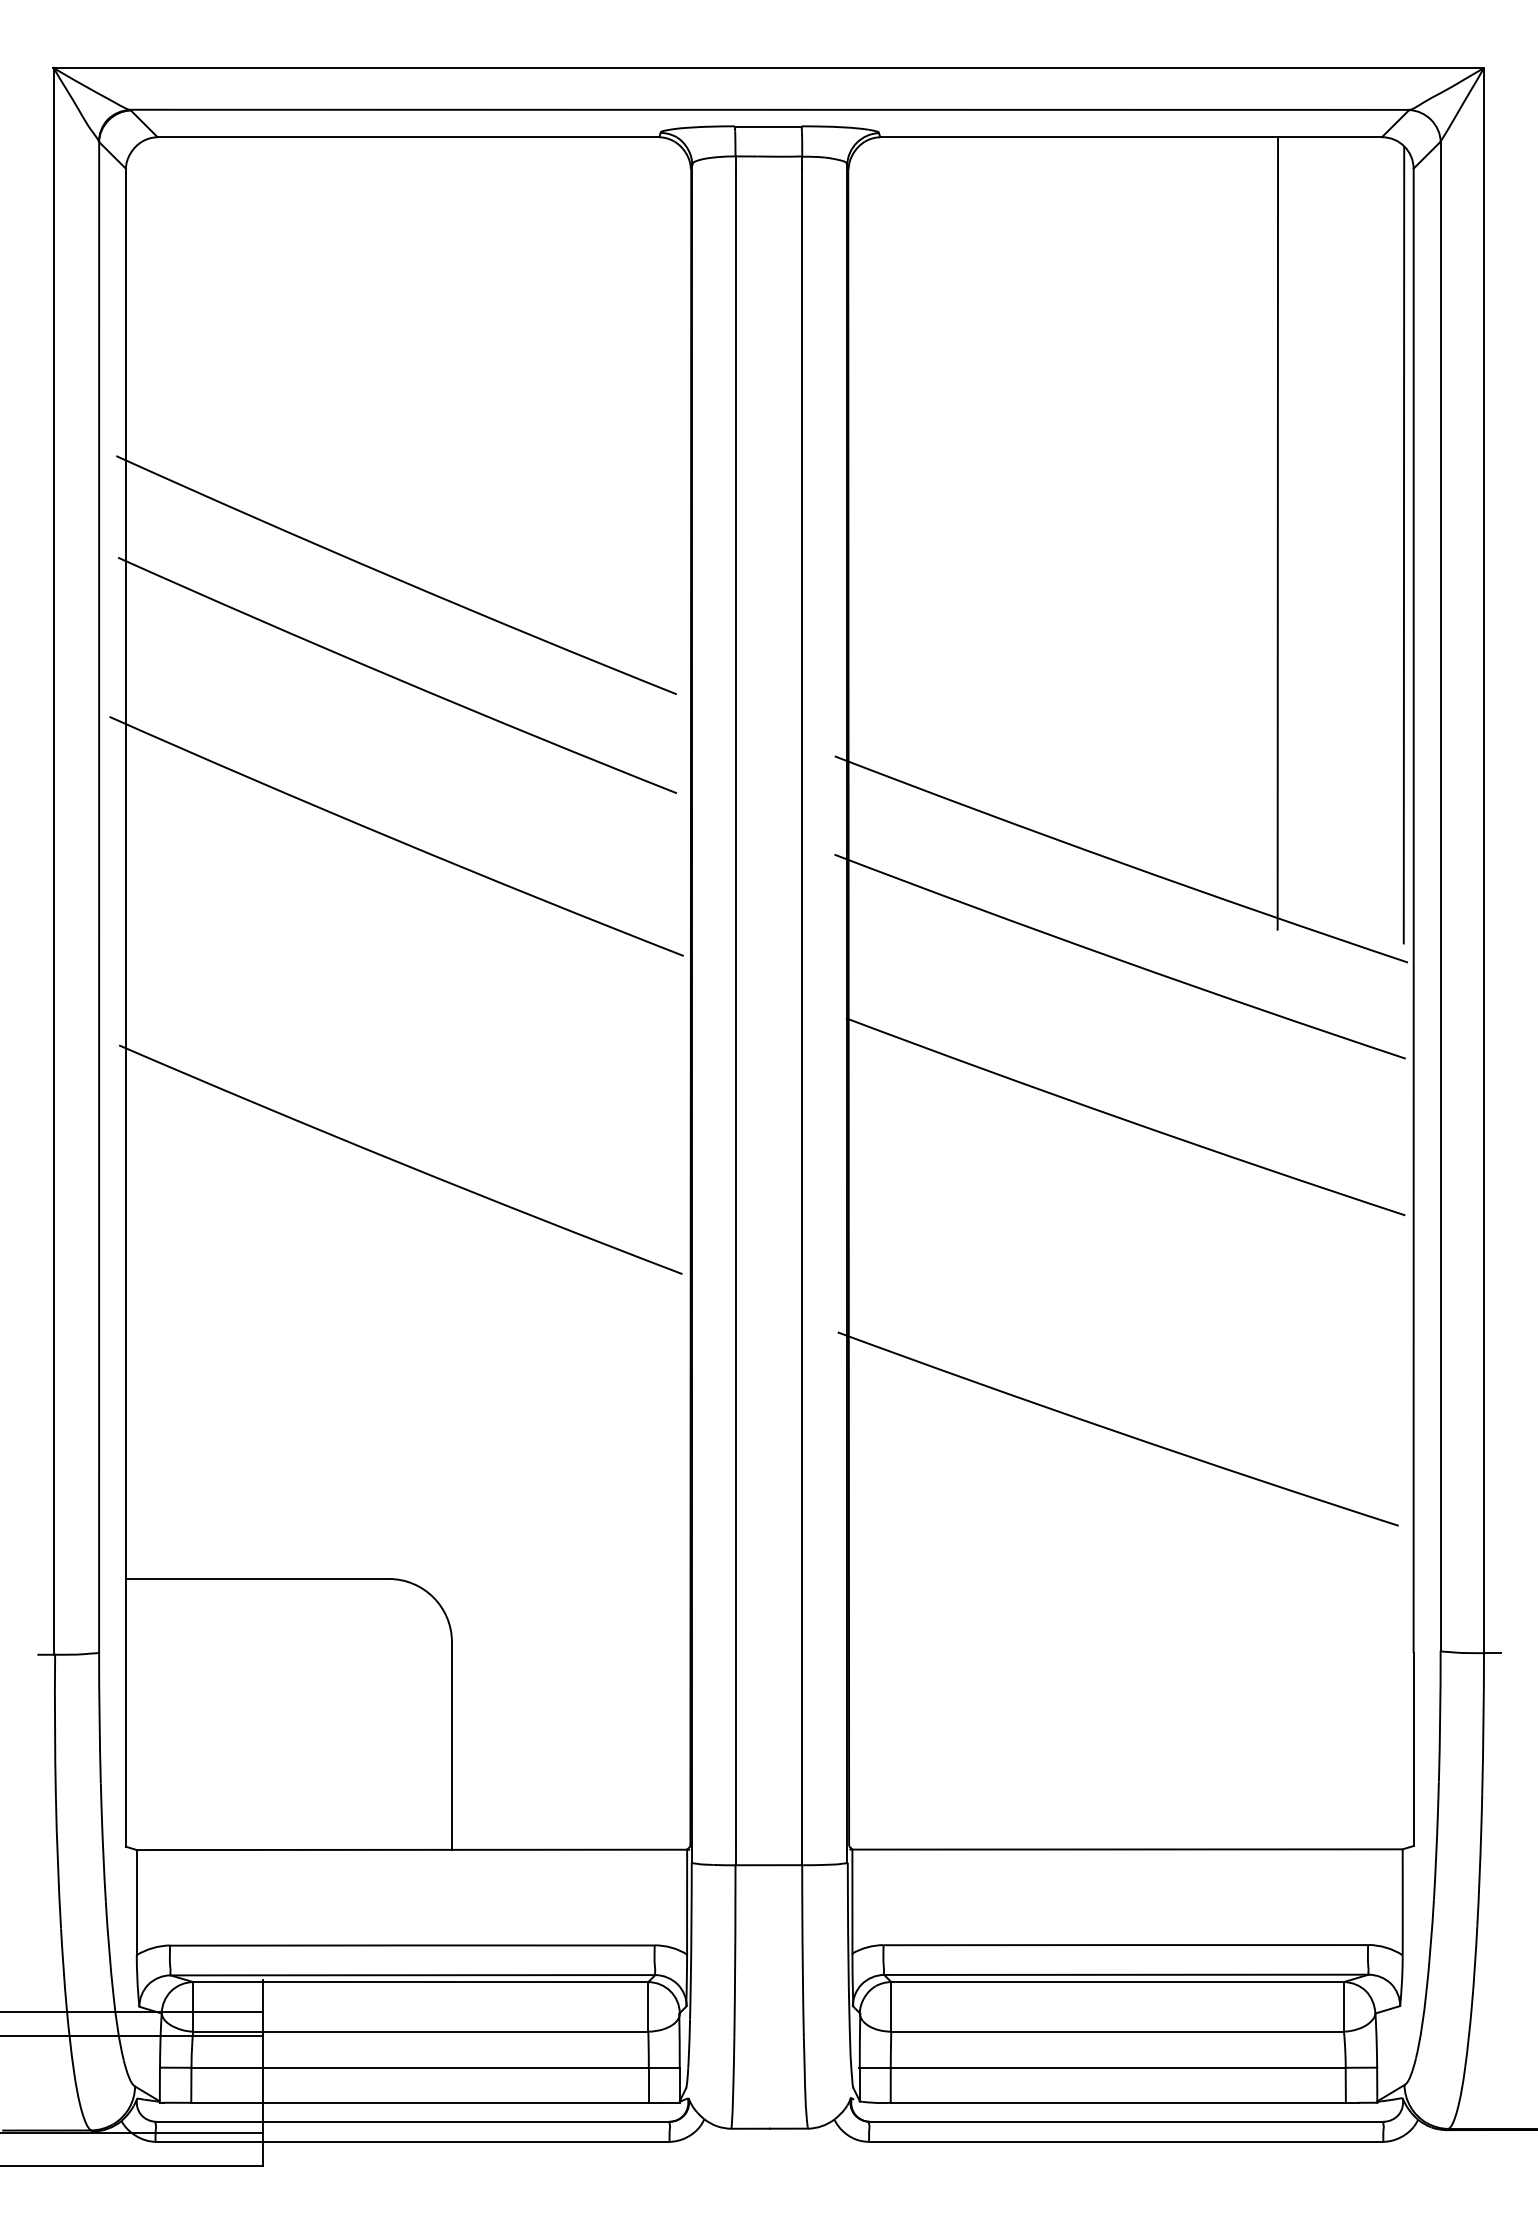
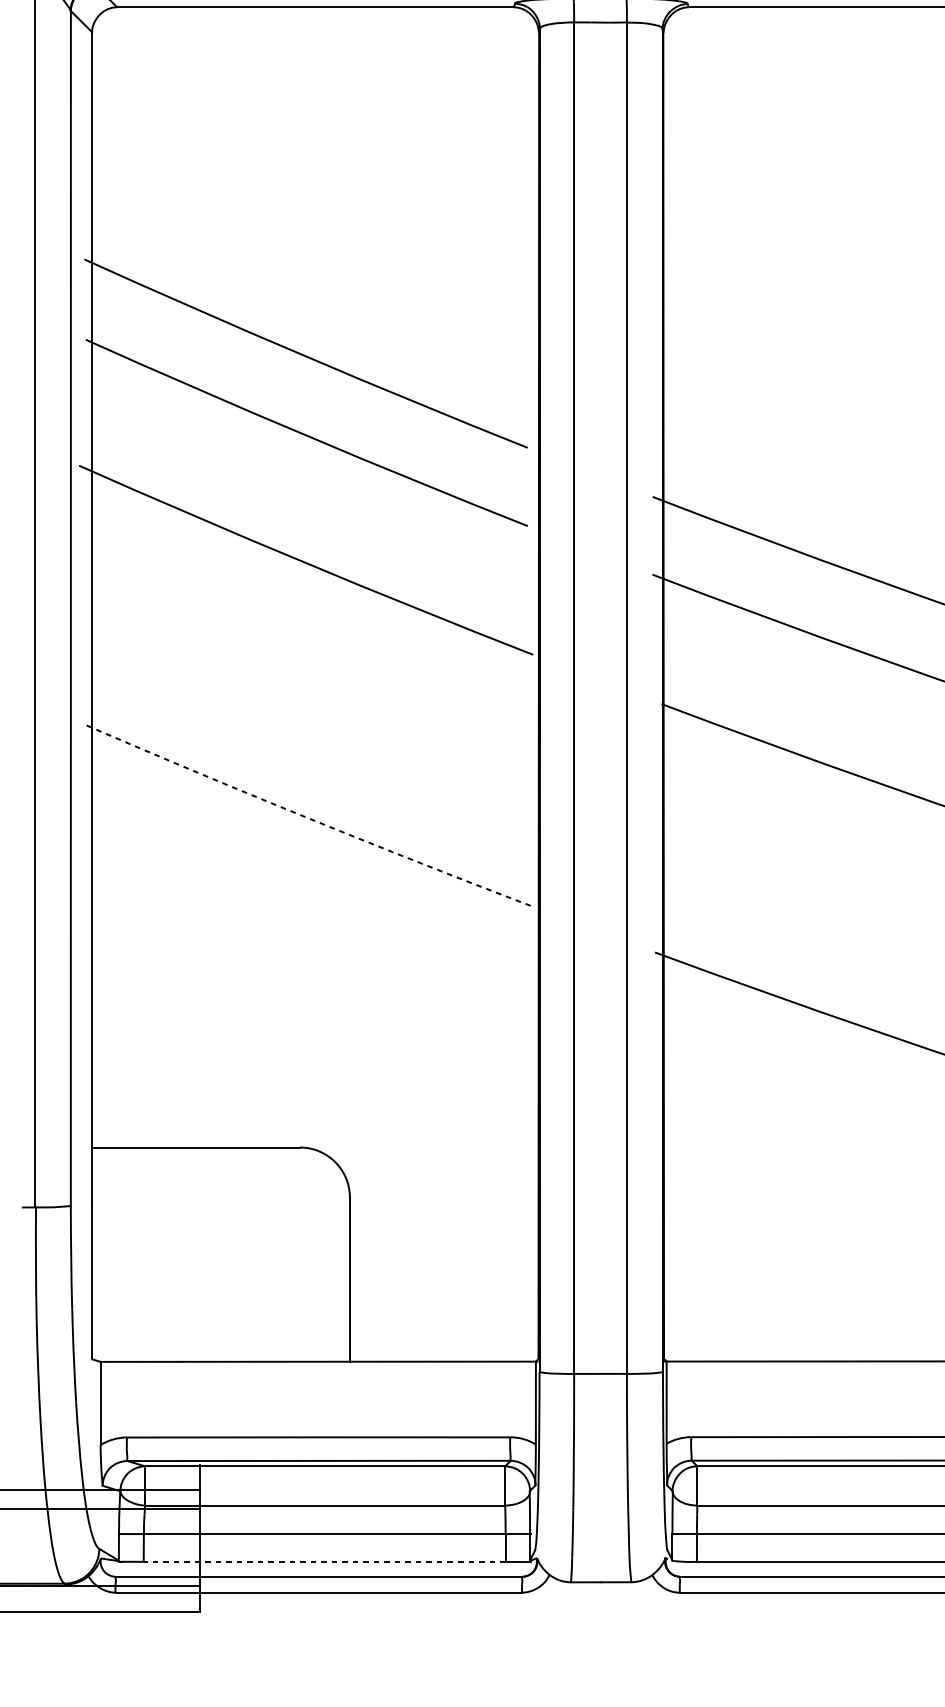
arc: (399, 1162) -> (308, 818), solid -> dashed
line: (420, 2102) -> (325, 1561), solid -> dashed

